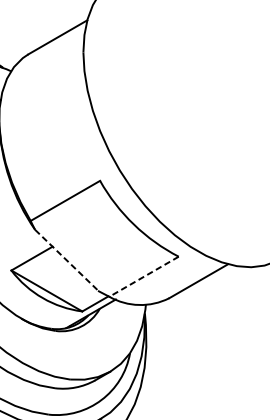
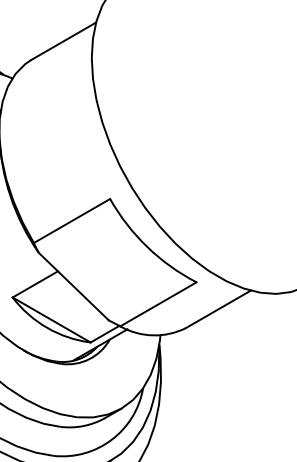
line: (66, 260) -> (73, 286), dashed -> solid
line: (144, 276) -> (158, 304), dashed -> solid

